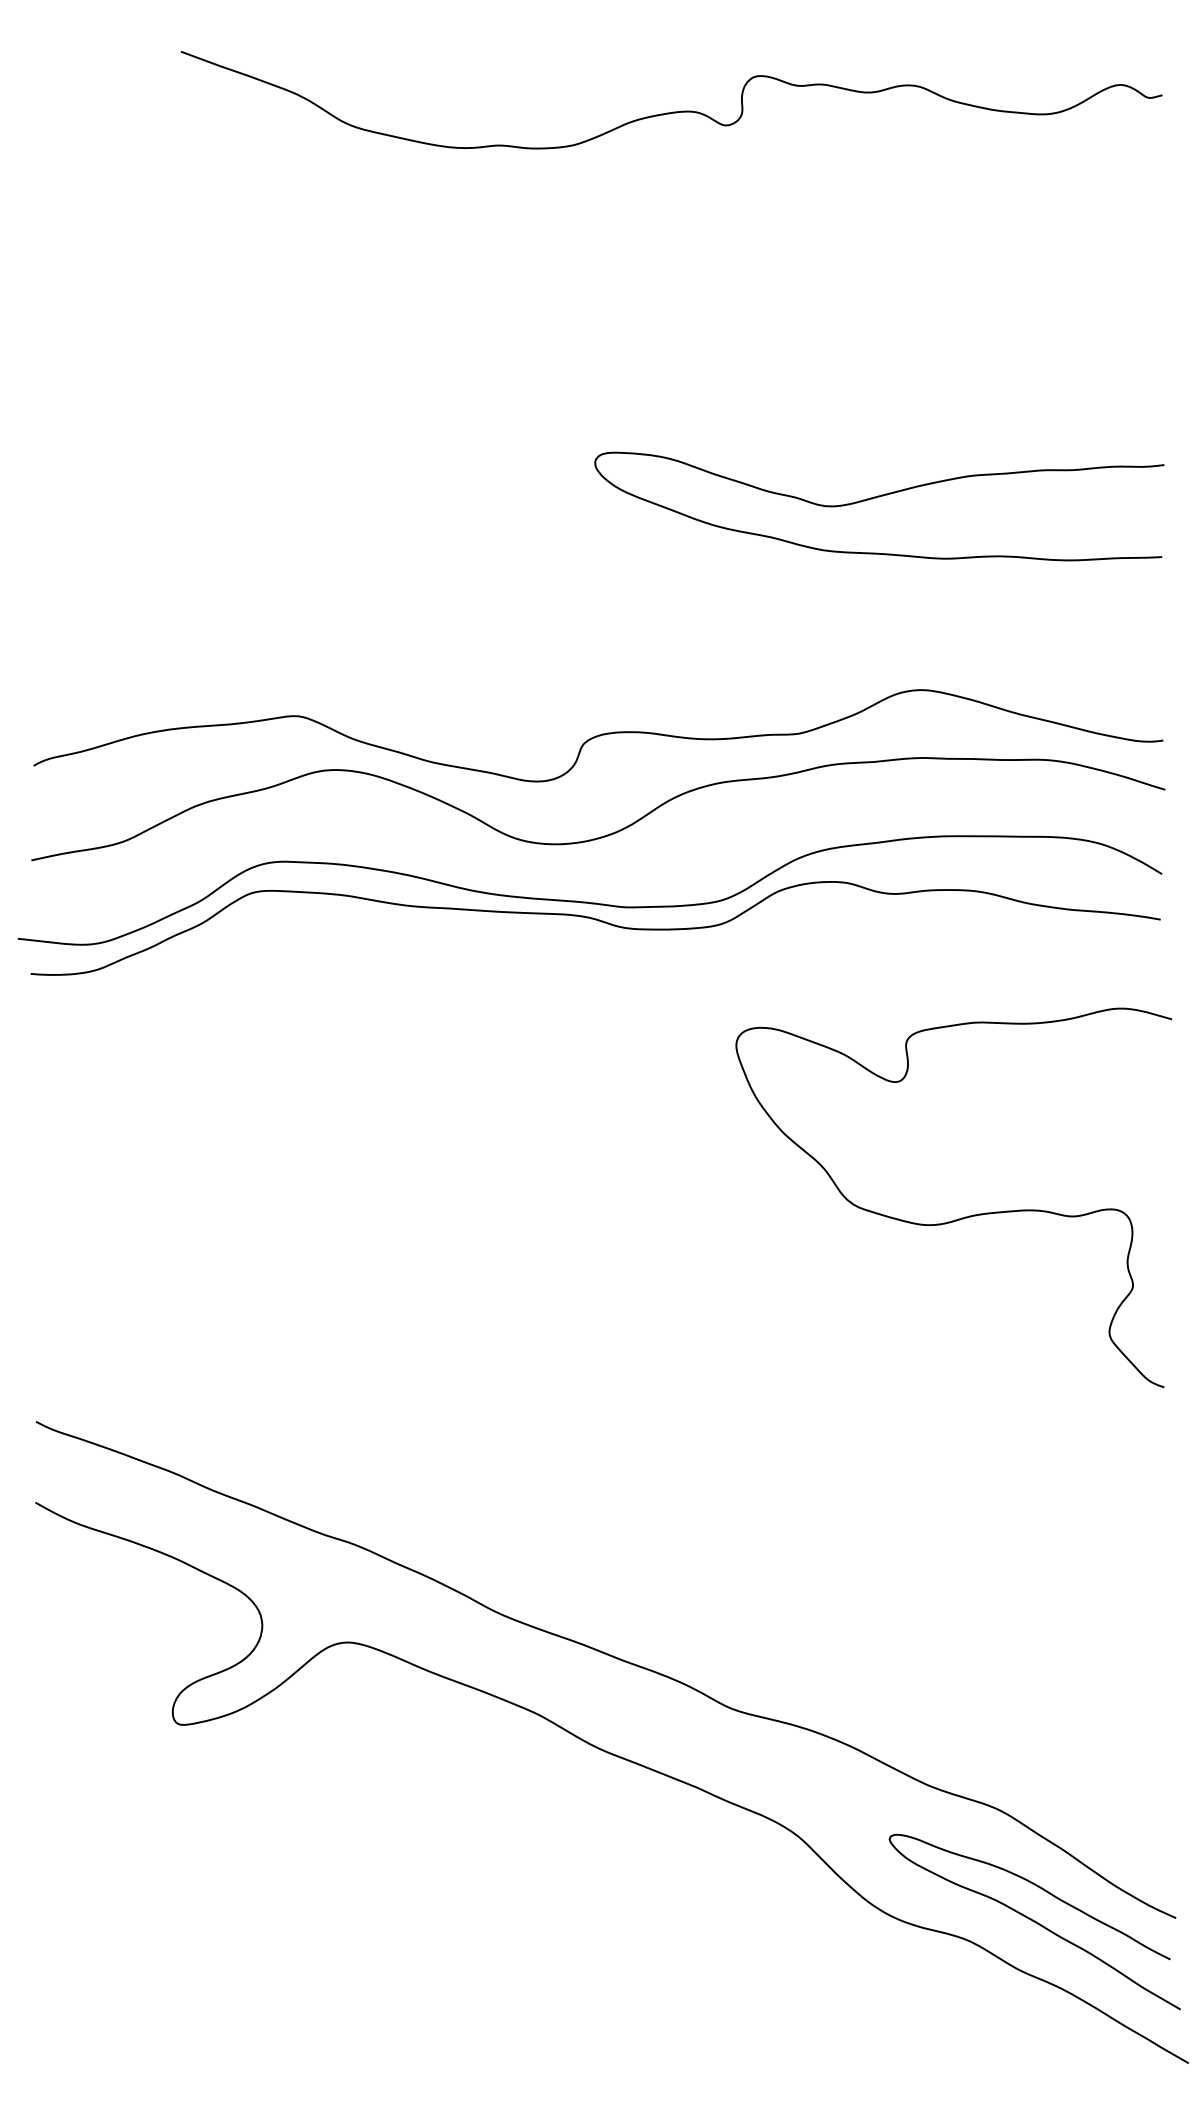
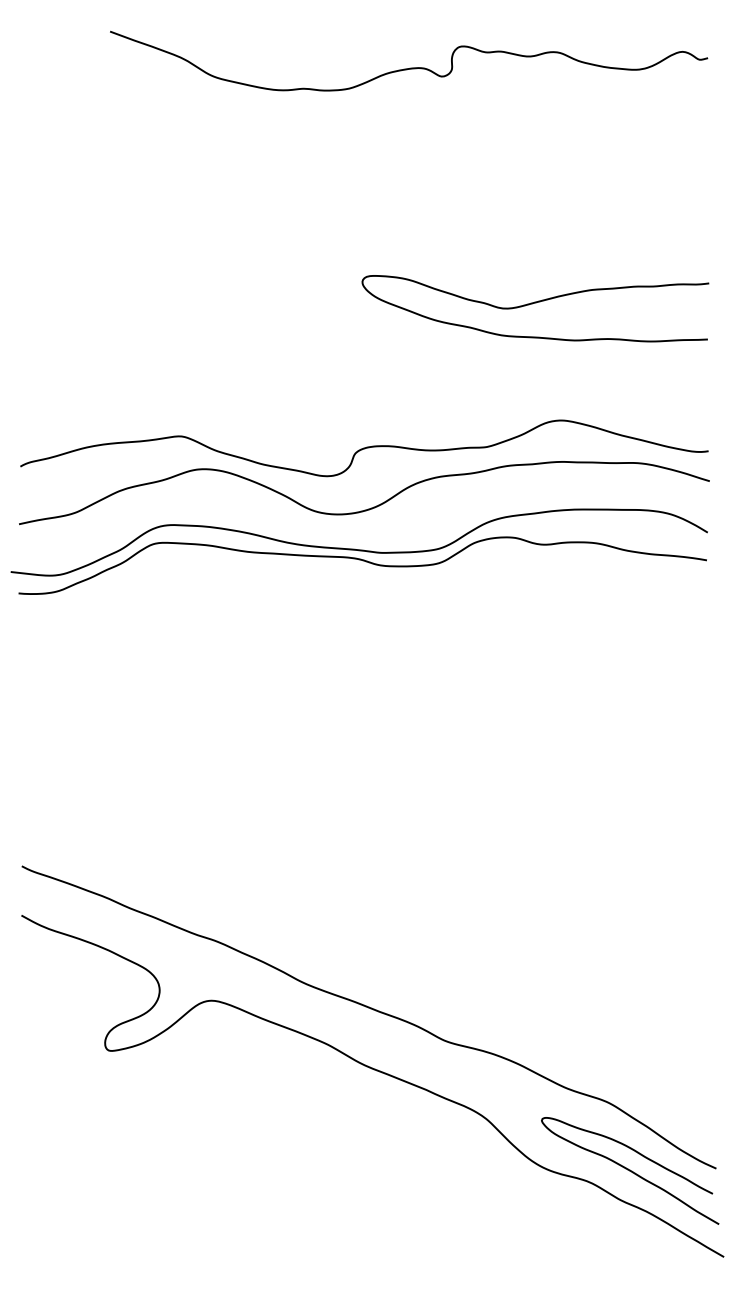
curve: (961, 1216) -> (585, 741), removed

